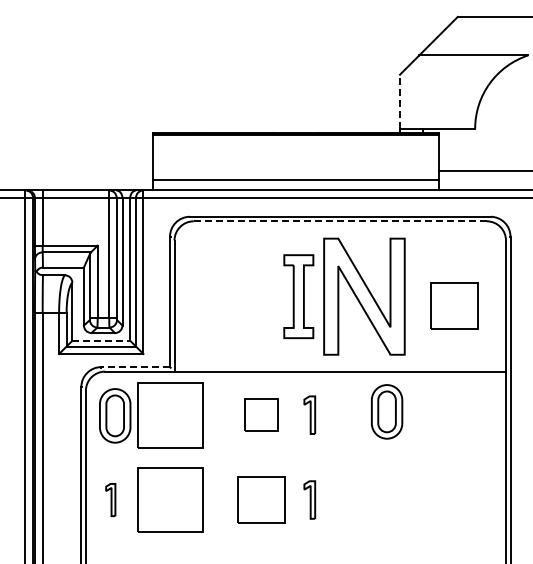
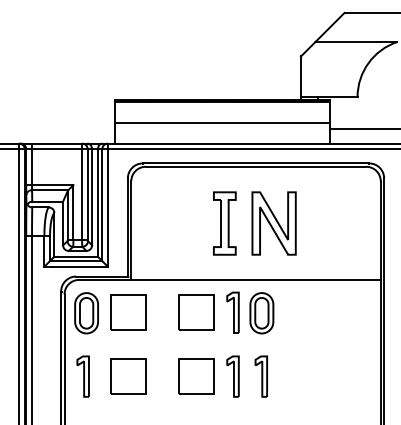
line: (400, 101) -> (301, 76), dashed -> solid
line: (295, 180) -> (222, 123), moved
line: (340, 221) -> (256, 166), dashed -> solid
part: (363, 296) -> (273, 223), size x0.71
part: (454, 305) -> (342, 230), removed
line: (101, 340) -> (76, 256), dashed -> solid
line: (135, 367) -> (101, 276), dashed -> solid
part: (386, 411) -> (261, 312), moved
part: (170, 414) -> (128, 312), size x0.71
part: (261, 414) -> (196, 312), size x1.43
part: (309, 414) -> (232, 312), size x1.43
part: (110, 499) -> (83, 376), size x1.67
part: (170, 499) -> (128, 376), size x0.71
part: (309, 499) -> (232, 376), size x1.43
part: (346, 499) -> (260, 376), added

